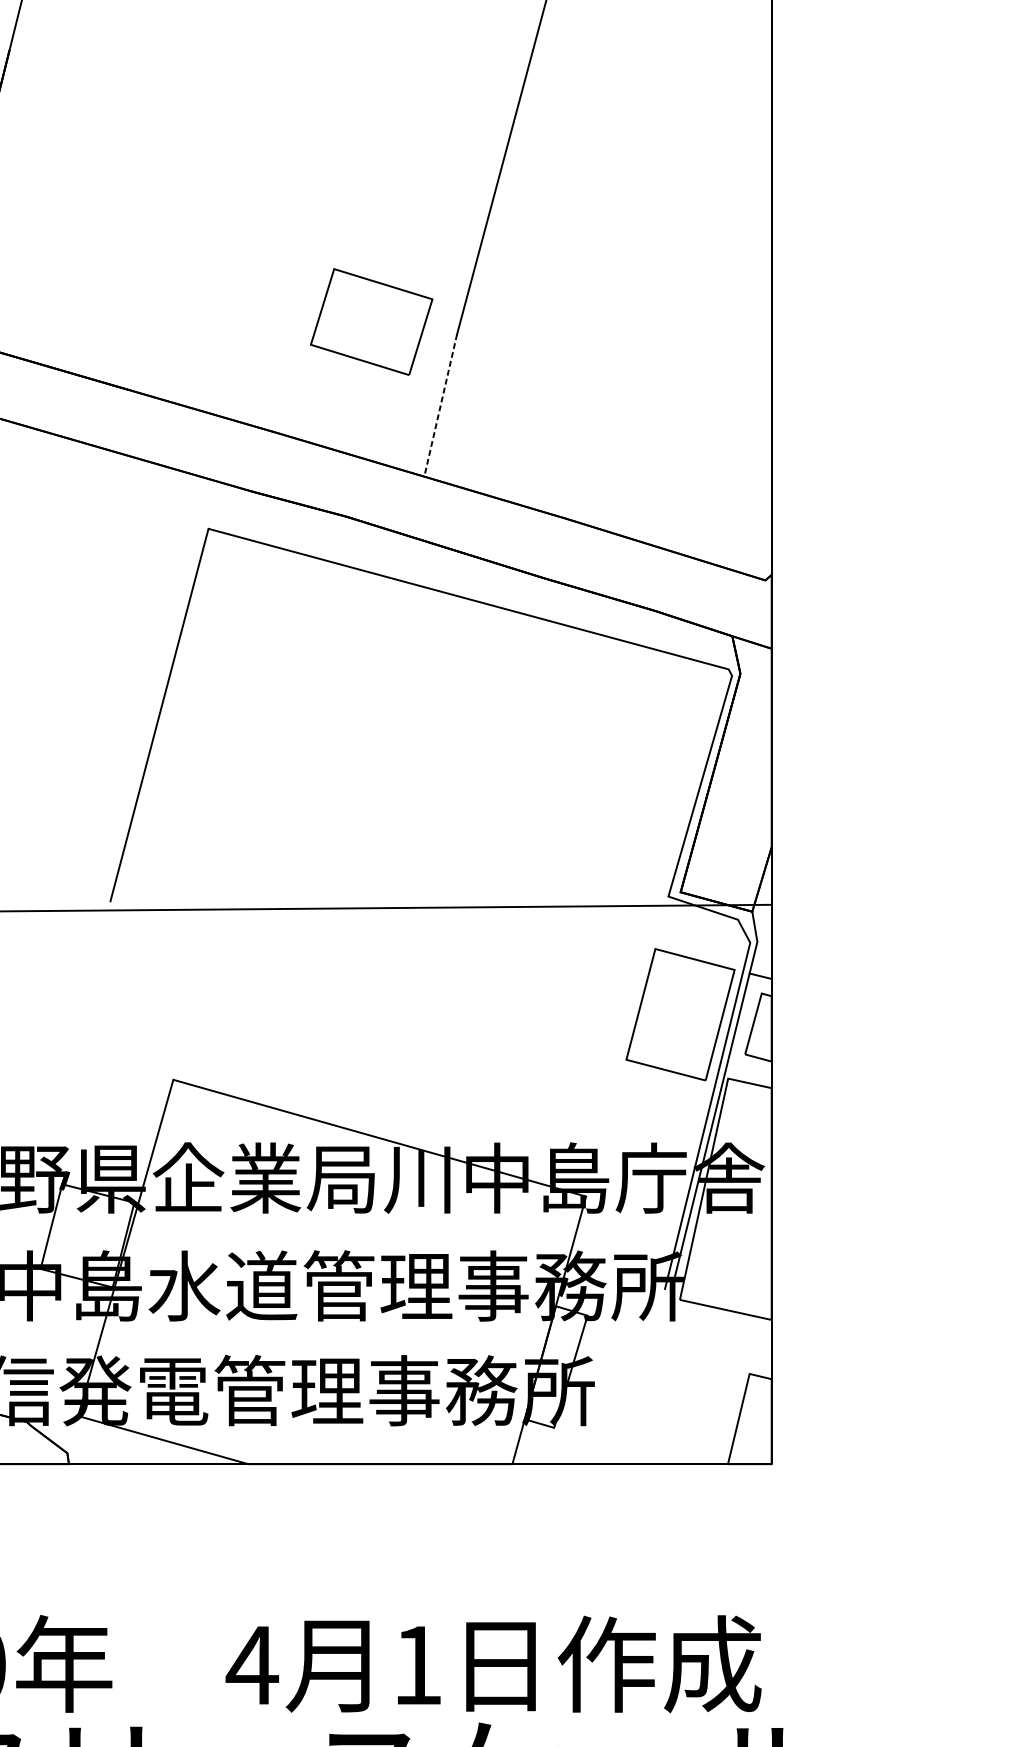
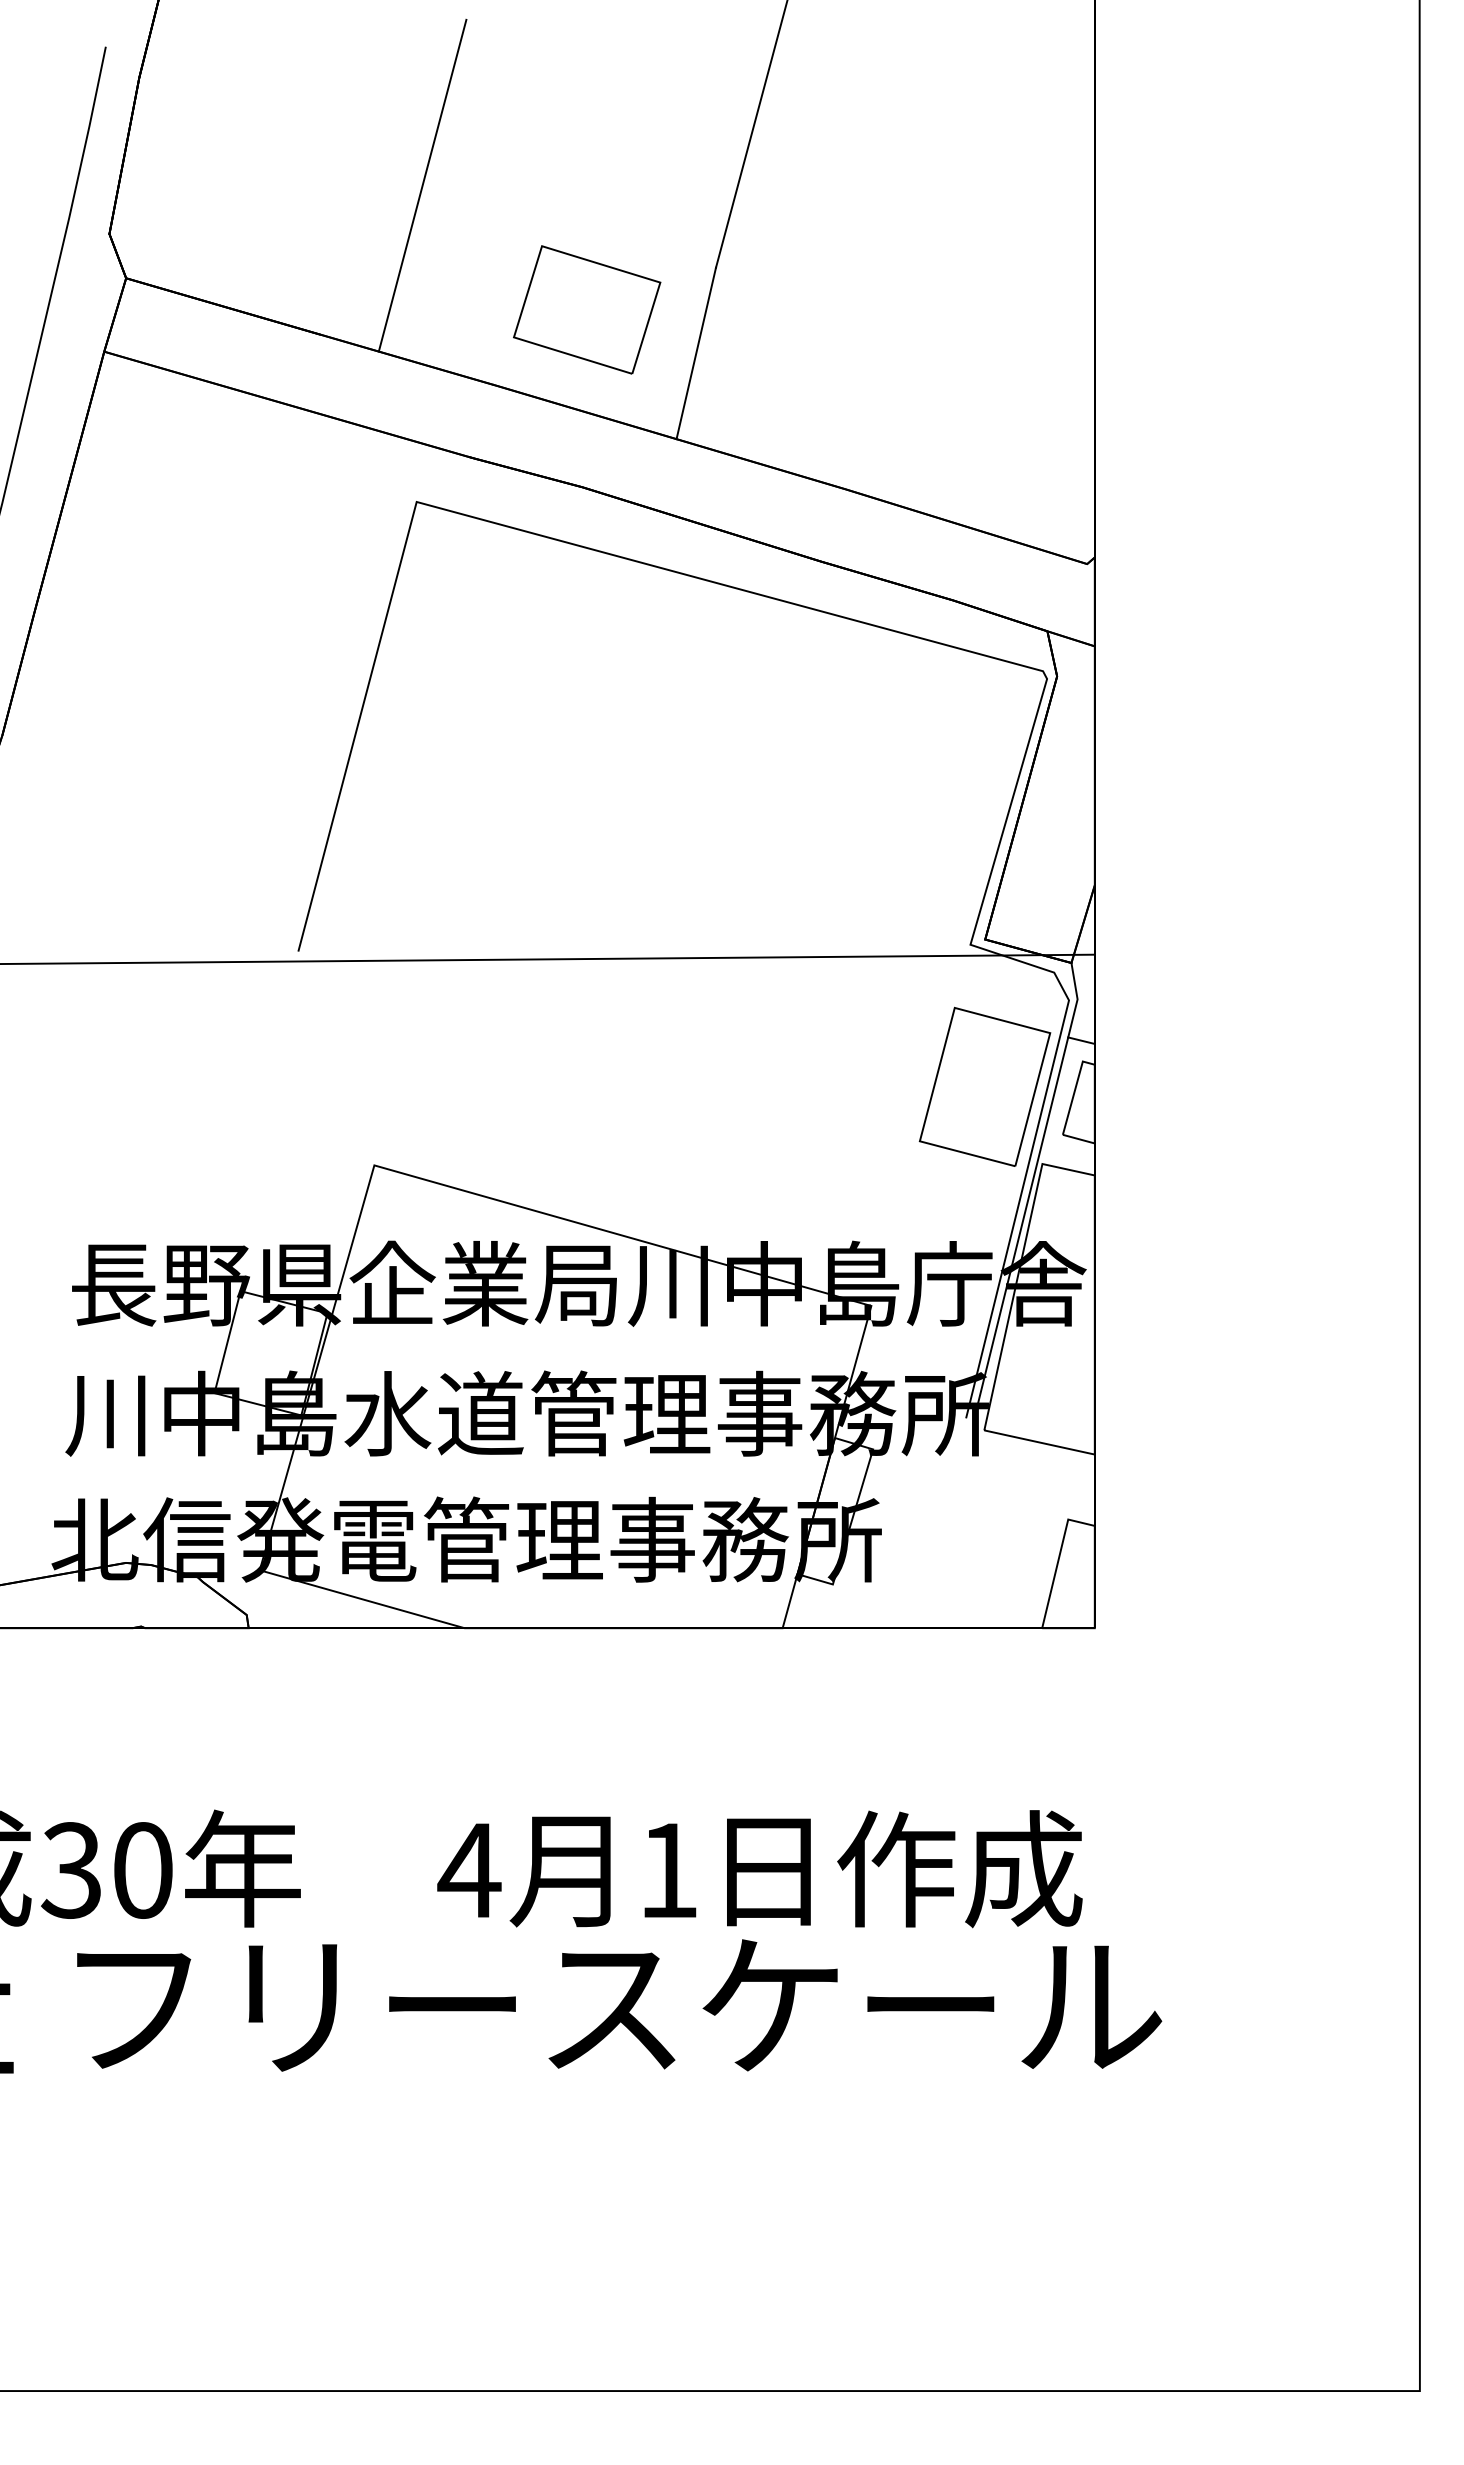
line: (213, 266) -> (422, 185), added
part: (371, 321) -> (587, 309), moved
line: (440, 405) -> (696, 353), dashed -> solid

